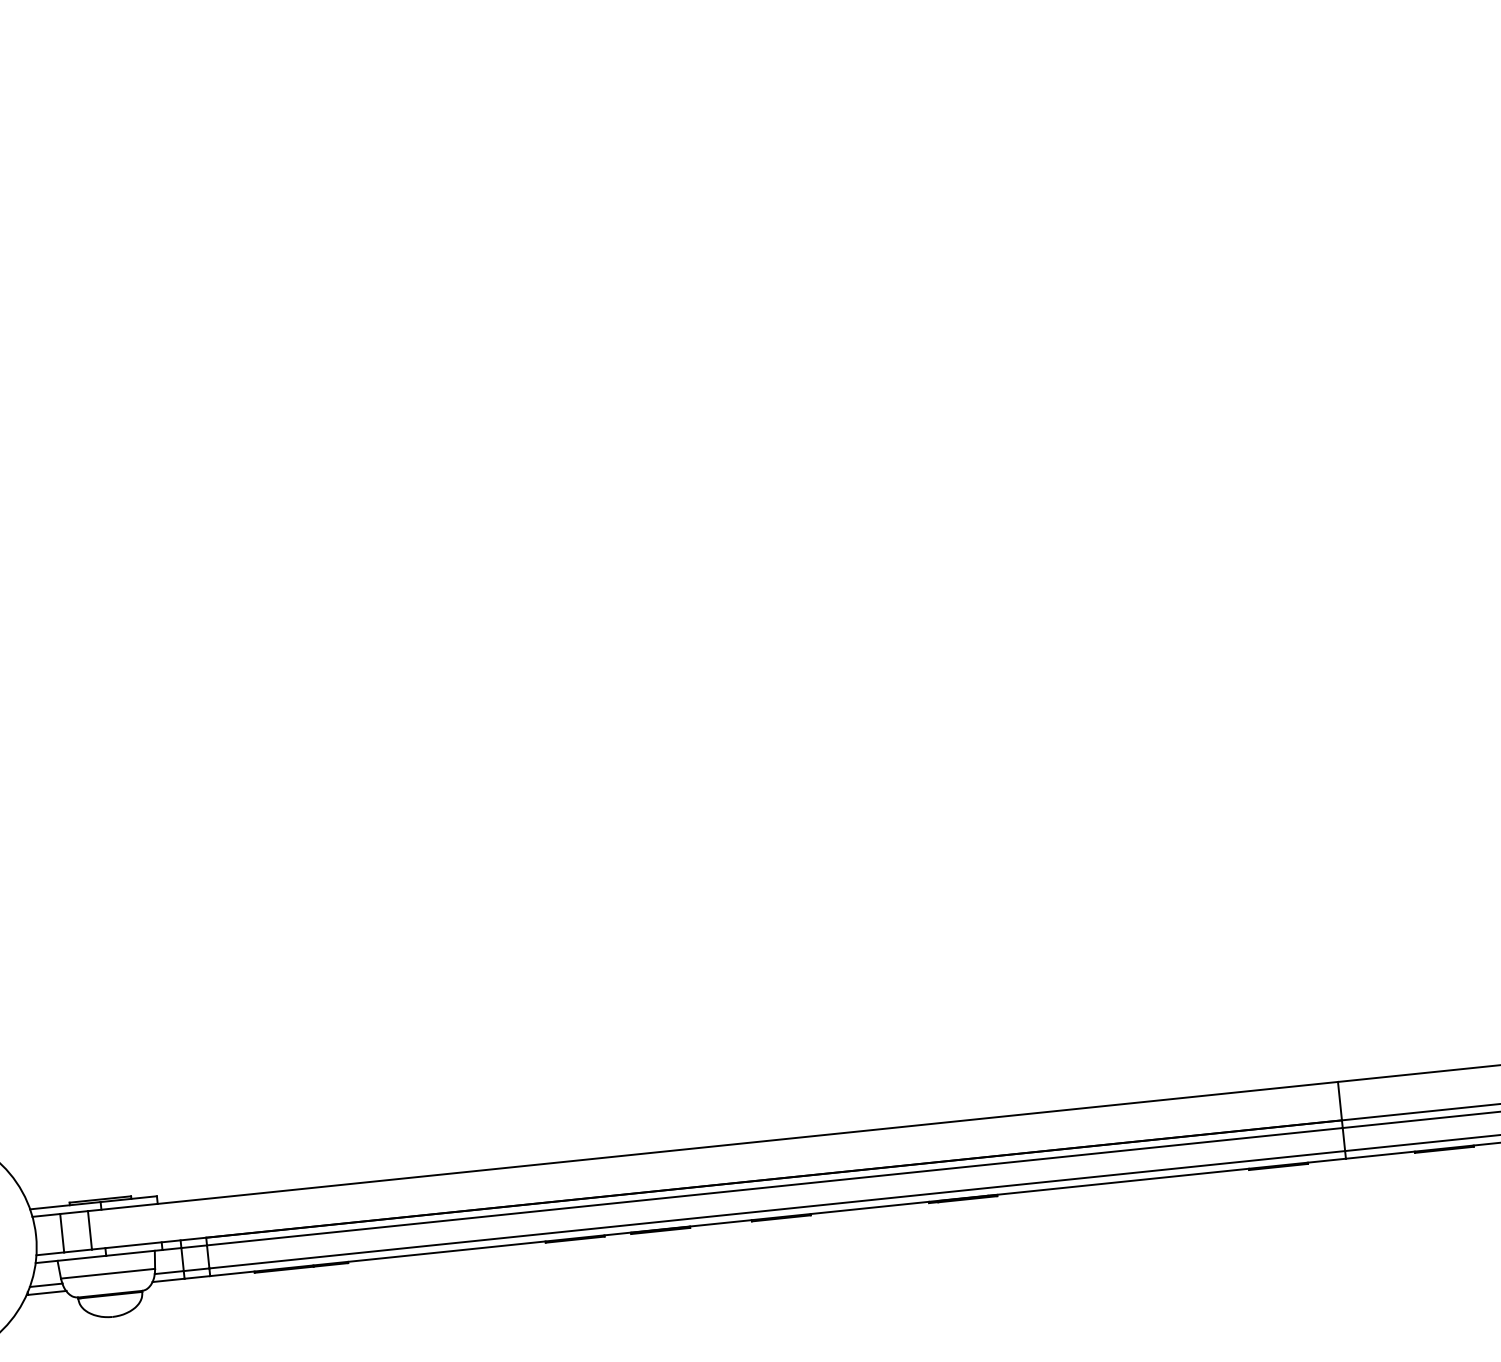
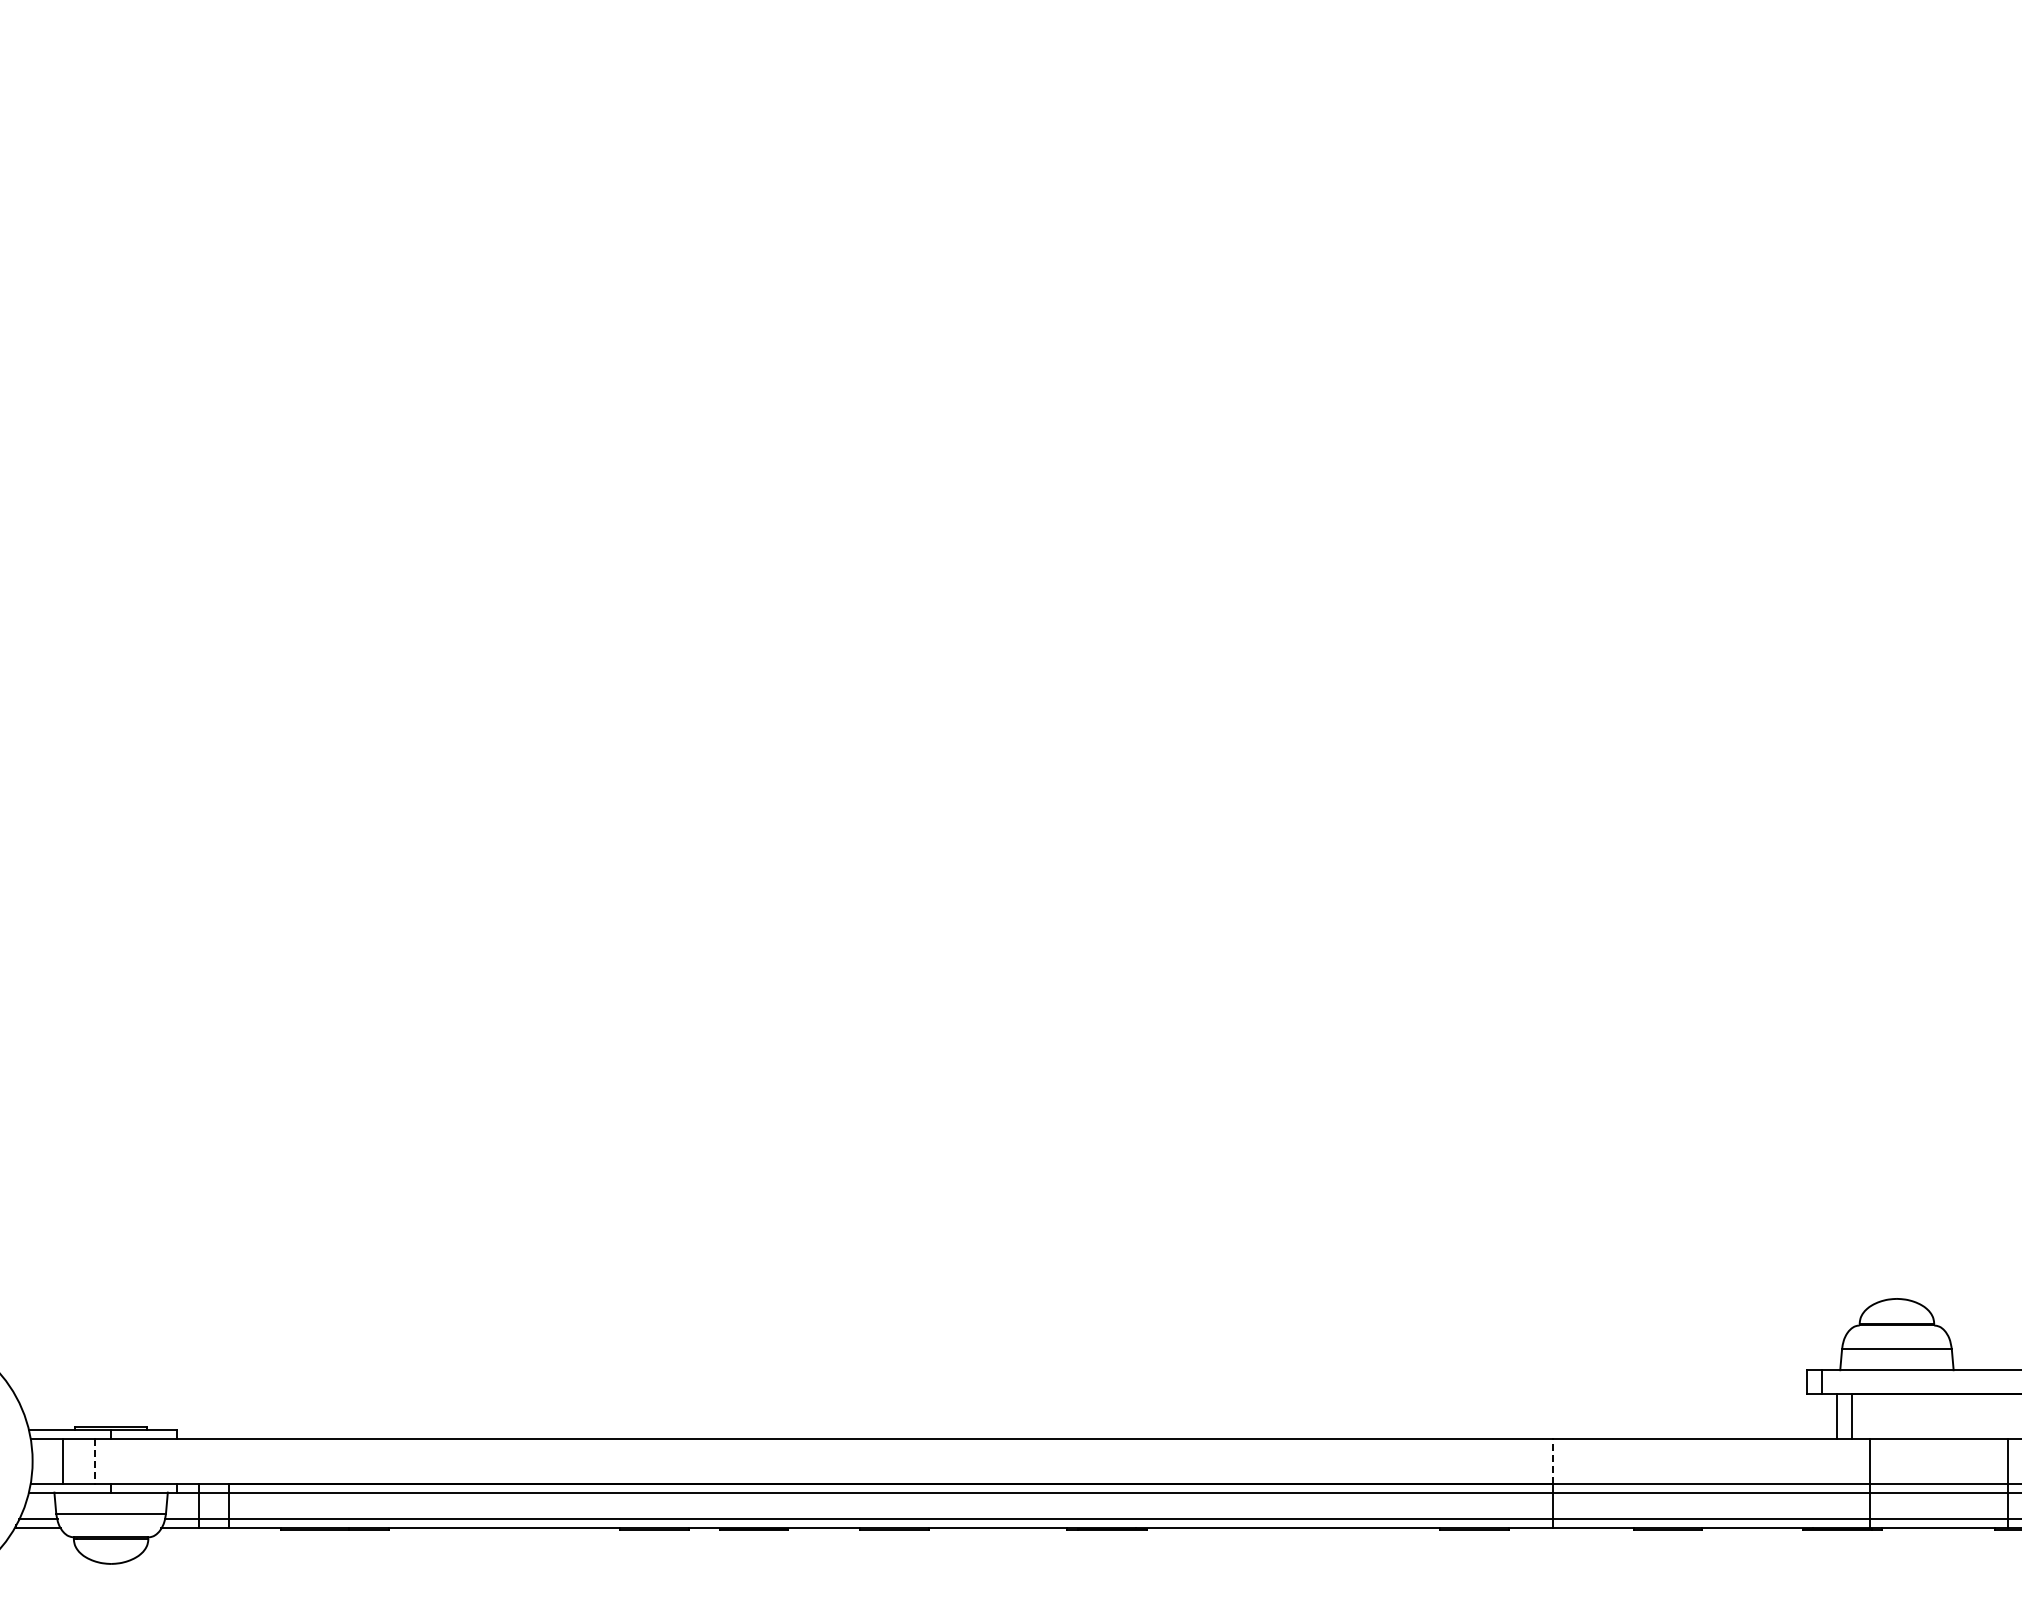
line: (1340, 1100) -> (1553, 1460), solid -> dashed
line: (90, 1230) -> (95, 1461), solid -> dashed

